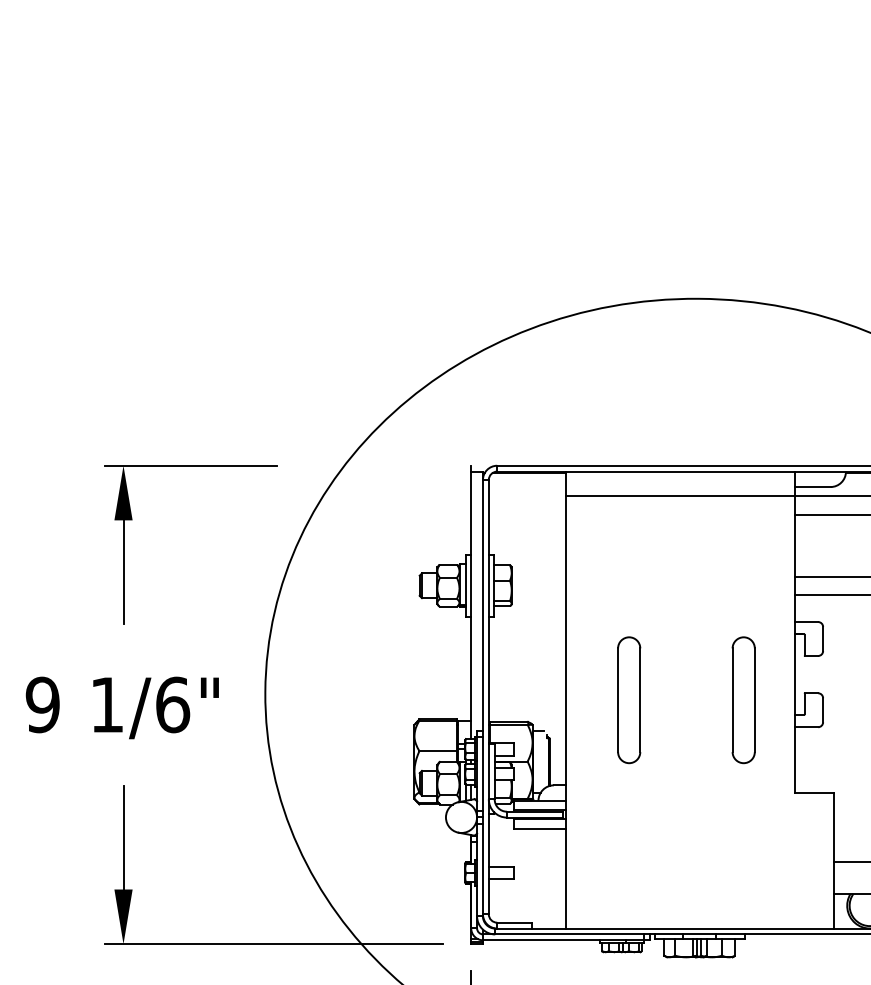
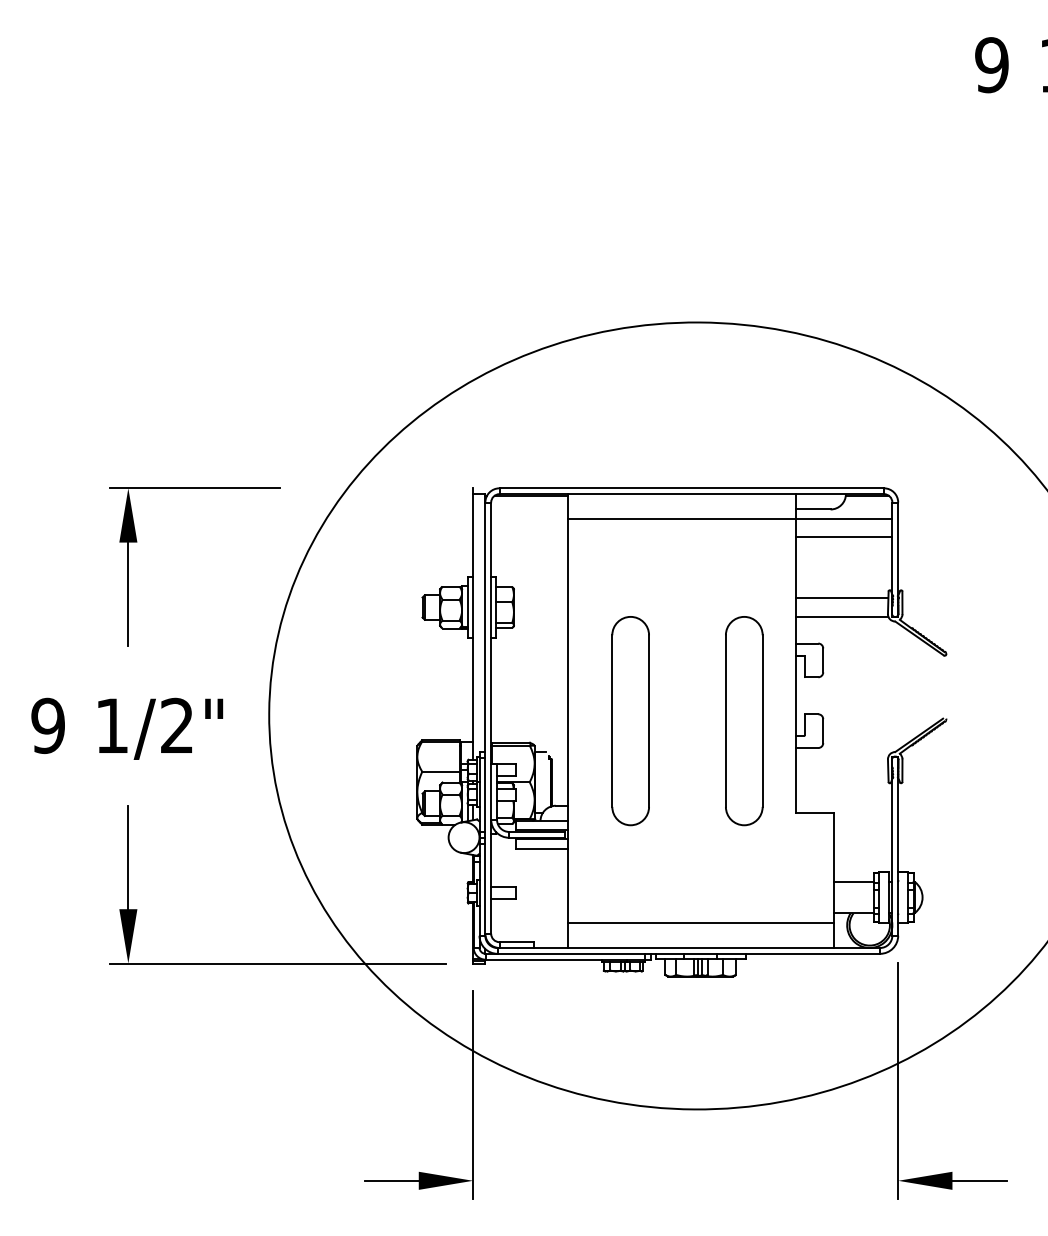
part: (629, 700) -> (630, 721), size x1.67
part: (743, 700) -> (744, 721), size x1.67
text: (172, 704) -> (177, 725), 1/6" -> 1/2"
line: (699, 903) -> (700, 923), added

